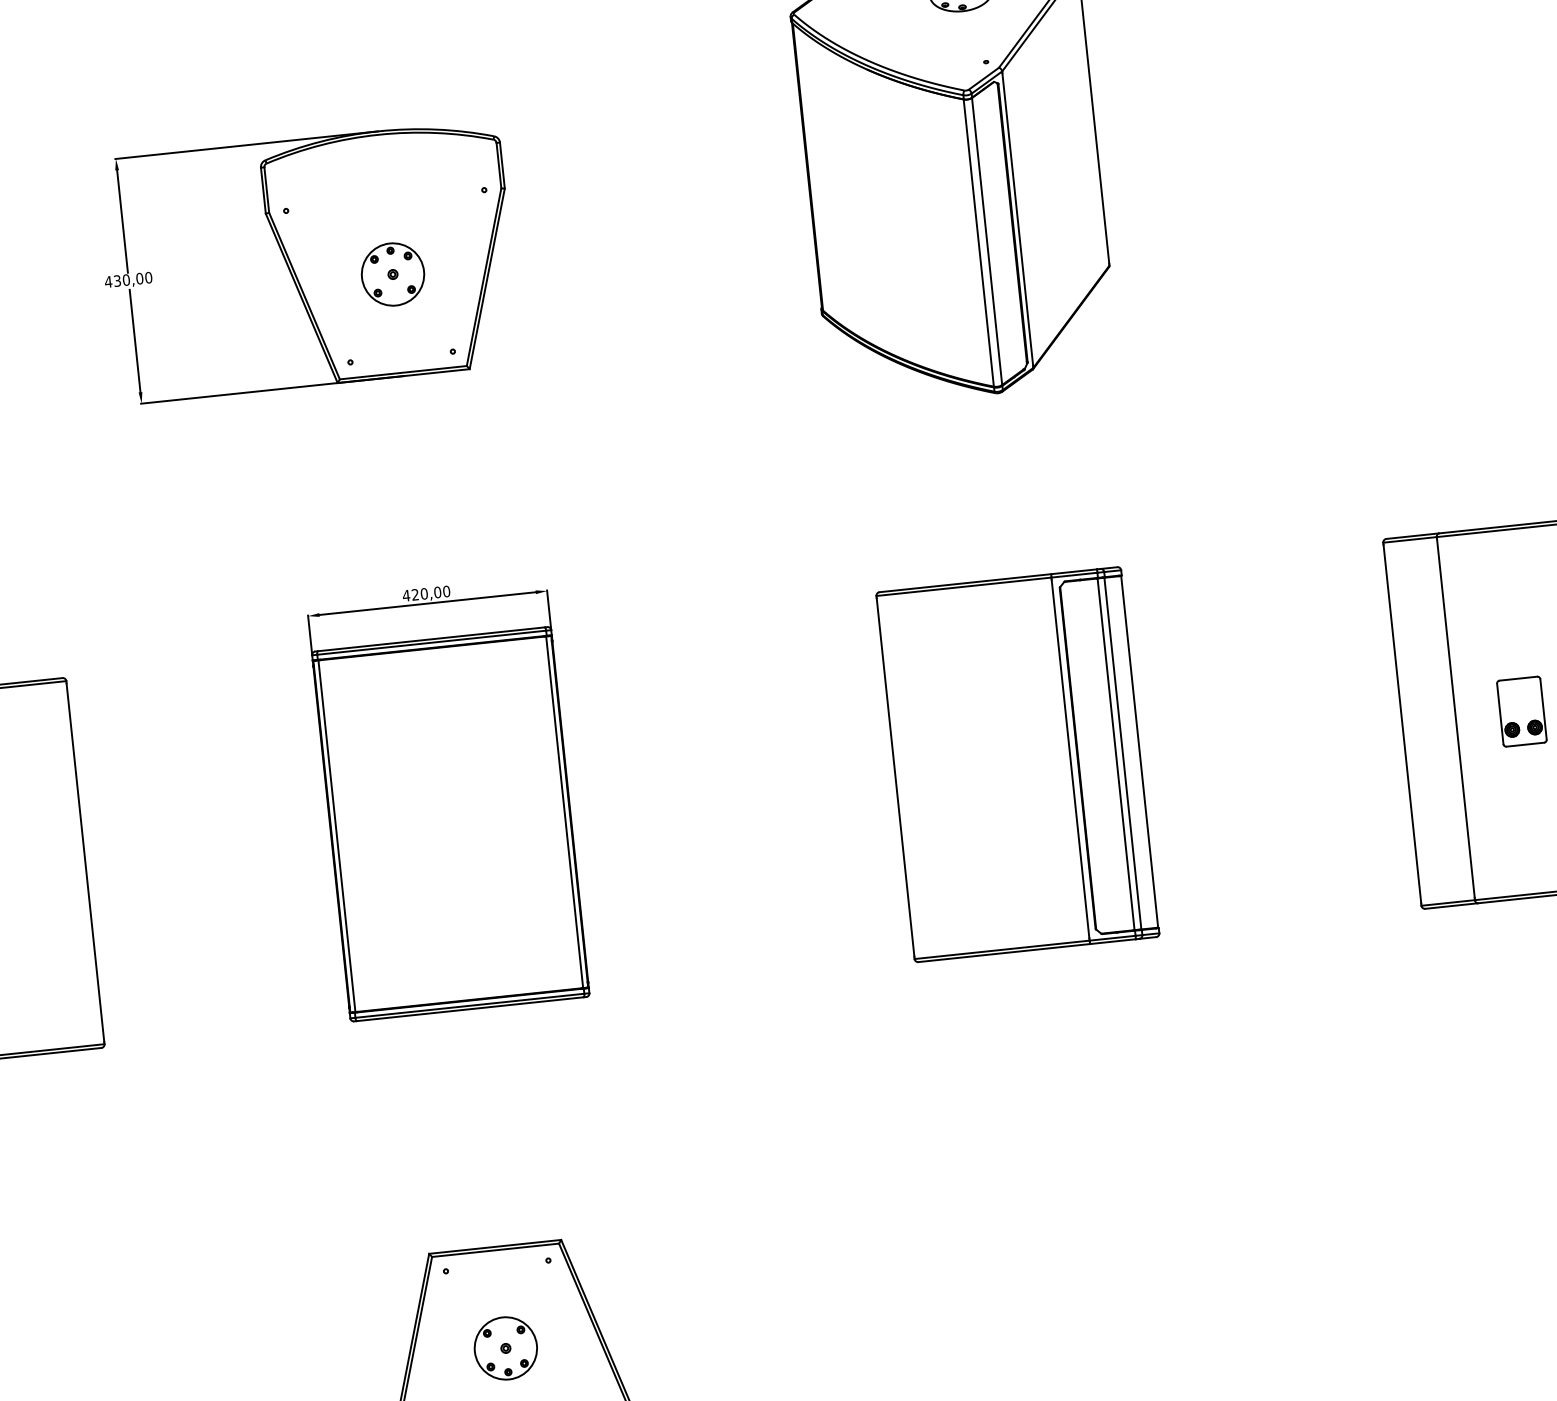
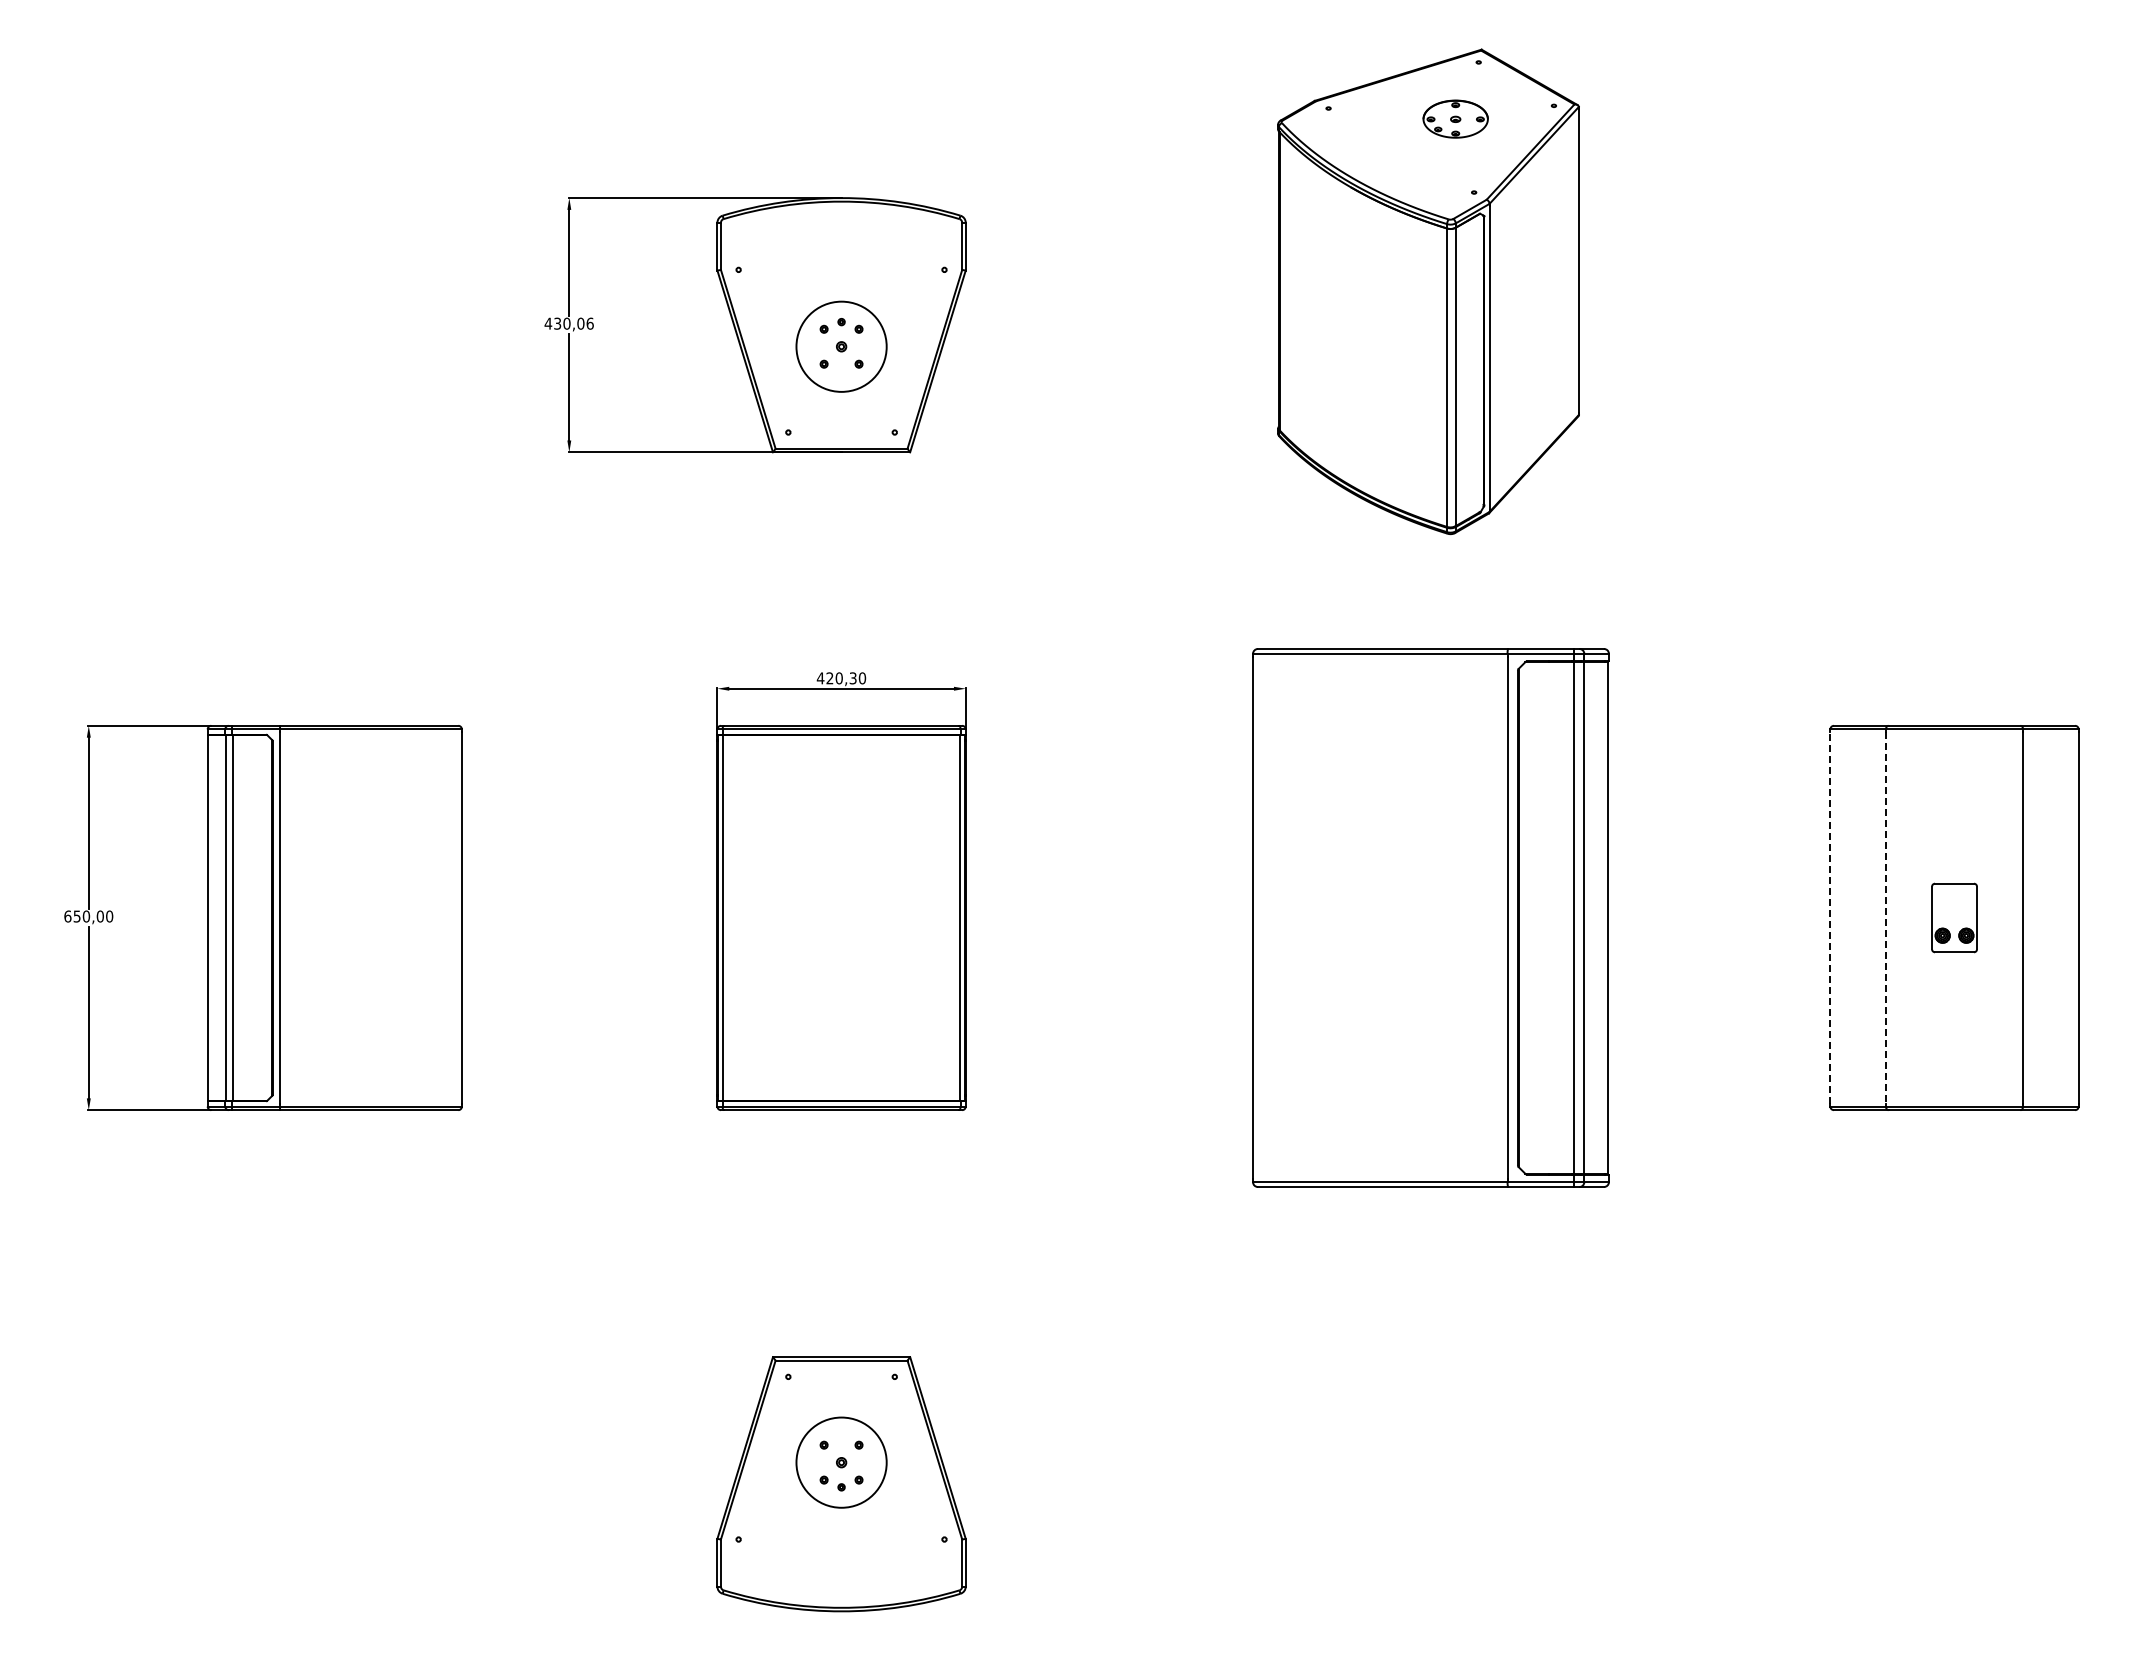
circle: (392, 274) -> (841, 346), size x1.4
text: (148, 277) -> (589, 323), 430,00 -> 430,06
text: (437, 592) -> (852, 678), 420,00 -> 420,30
line: (1455, 719) -> (1885, 918), solid -> dashed
line: (1402, 723) -> (1830, 917), solid -> dashed
part: (1017, 764) -> (1430, 917), size x1.4
circle: (505, 1348) -> (841, 1462), size x1.4

